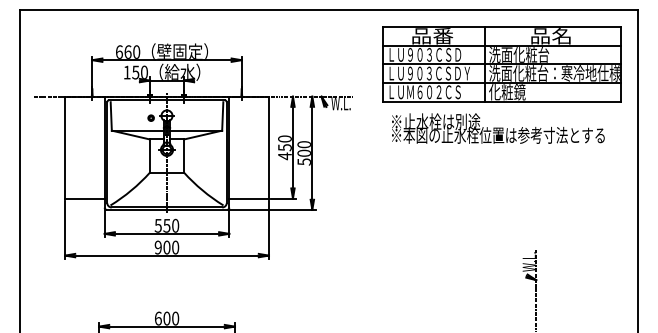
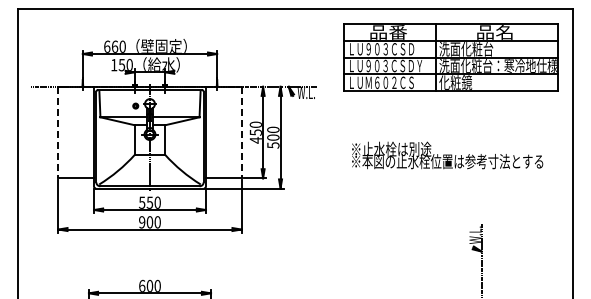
text: (498, 128) -> (447, 155), moved
line: (65, 147) -> (58, 132), solid -> dashed
line: (268, 147) -> (241, 132), solid -> dashed

